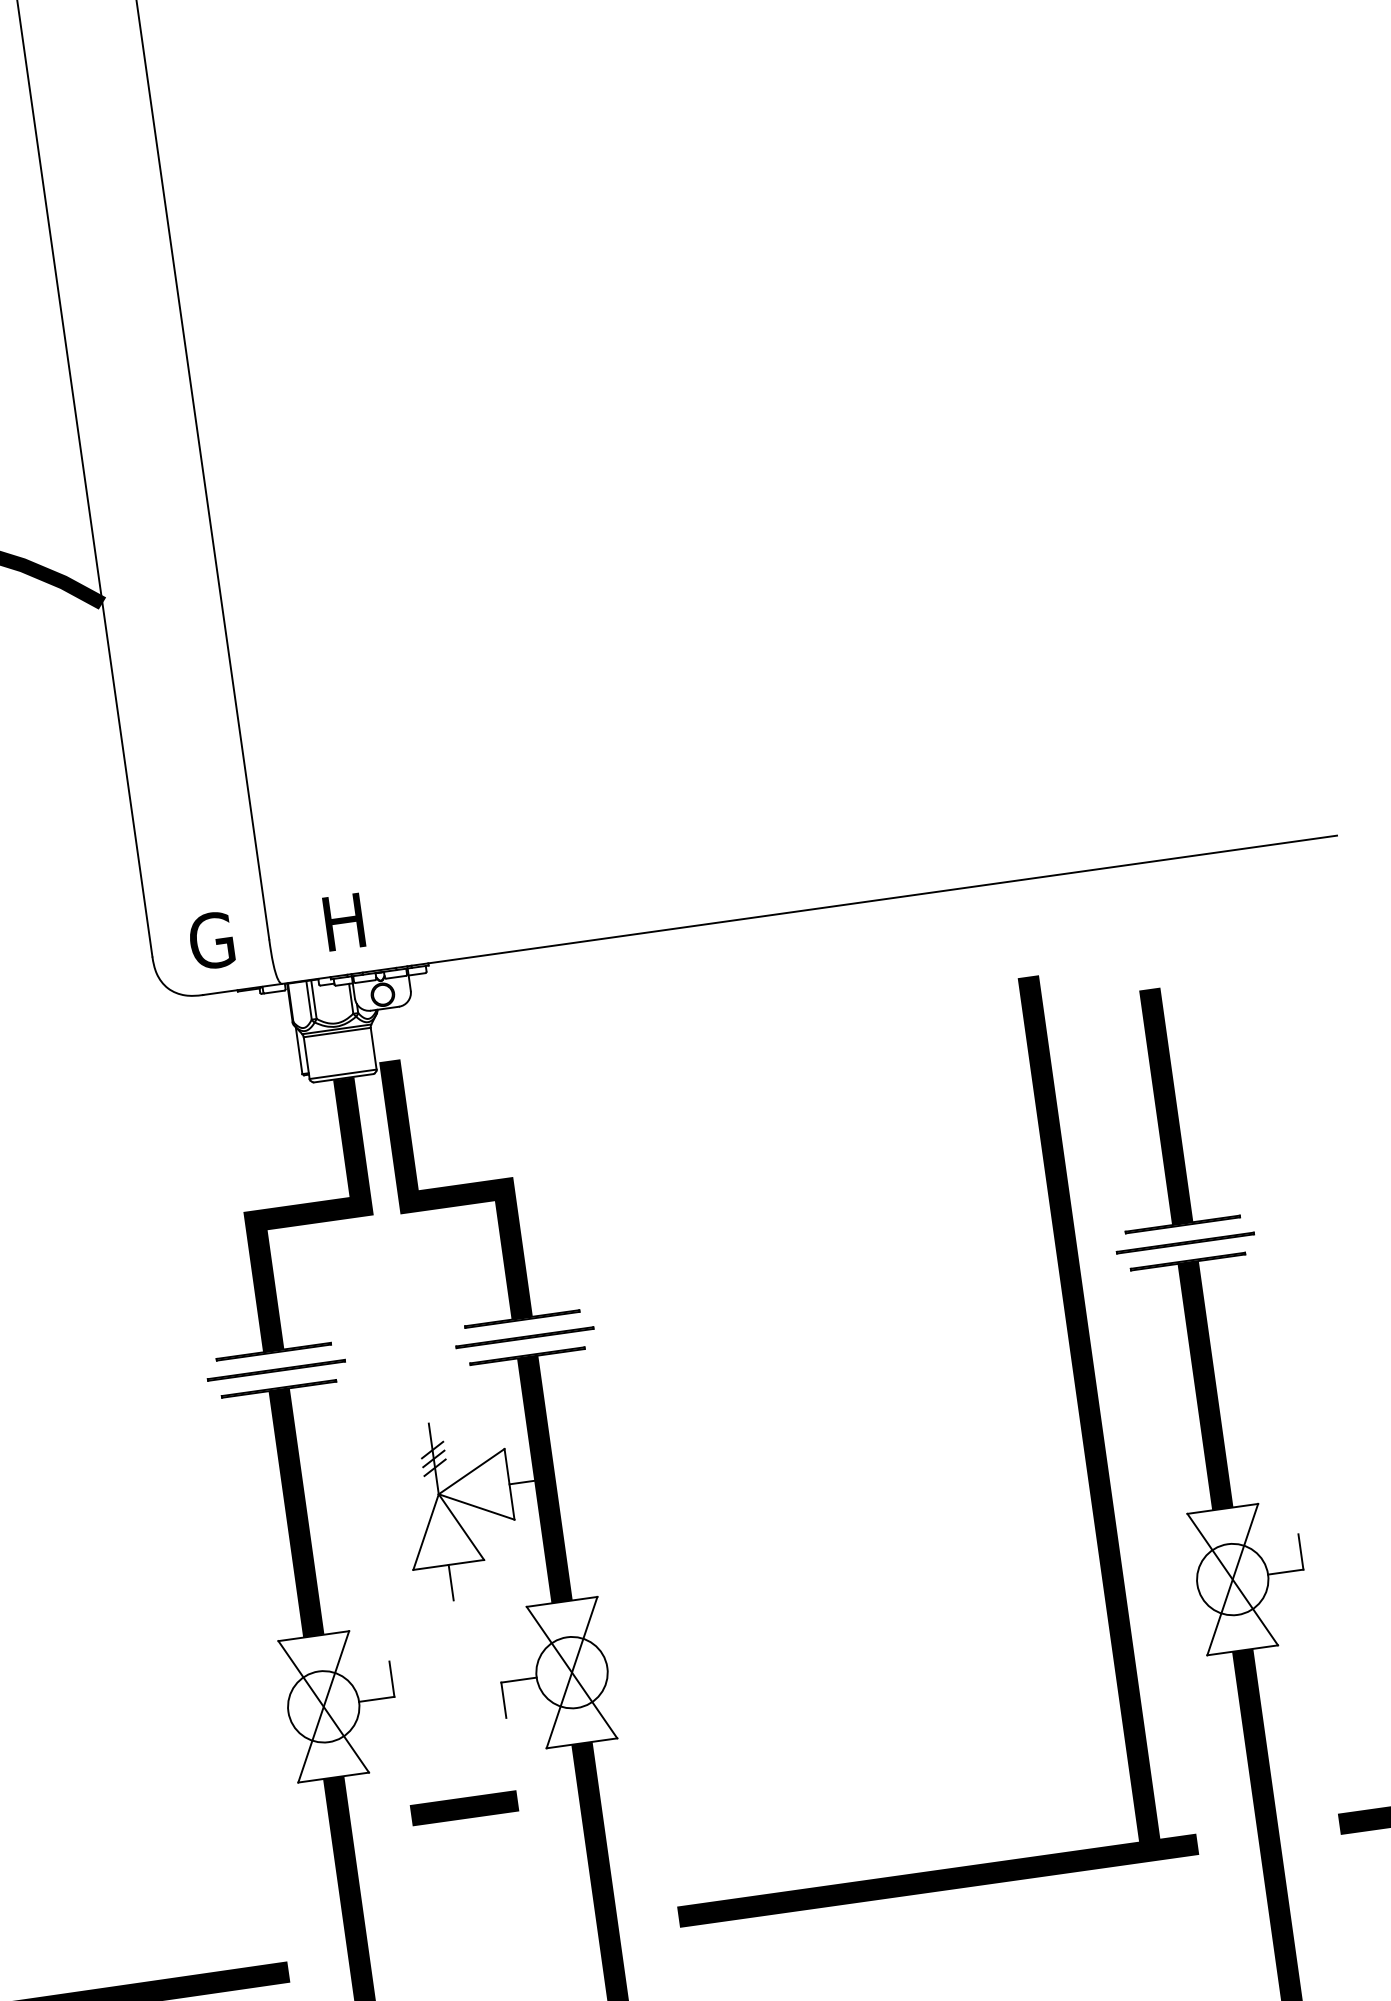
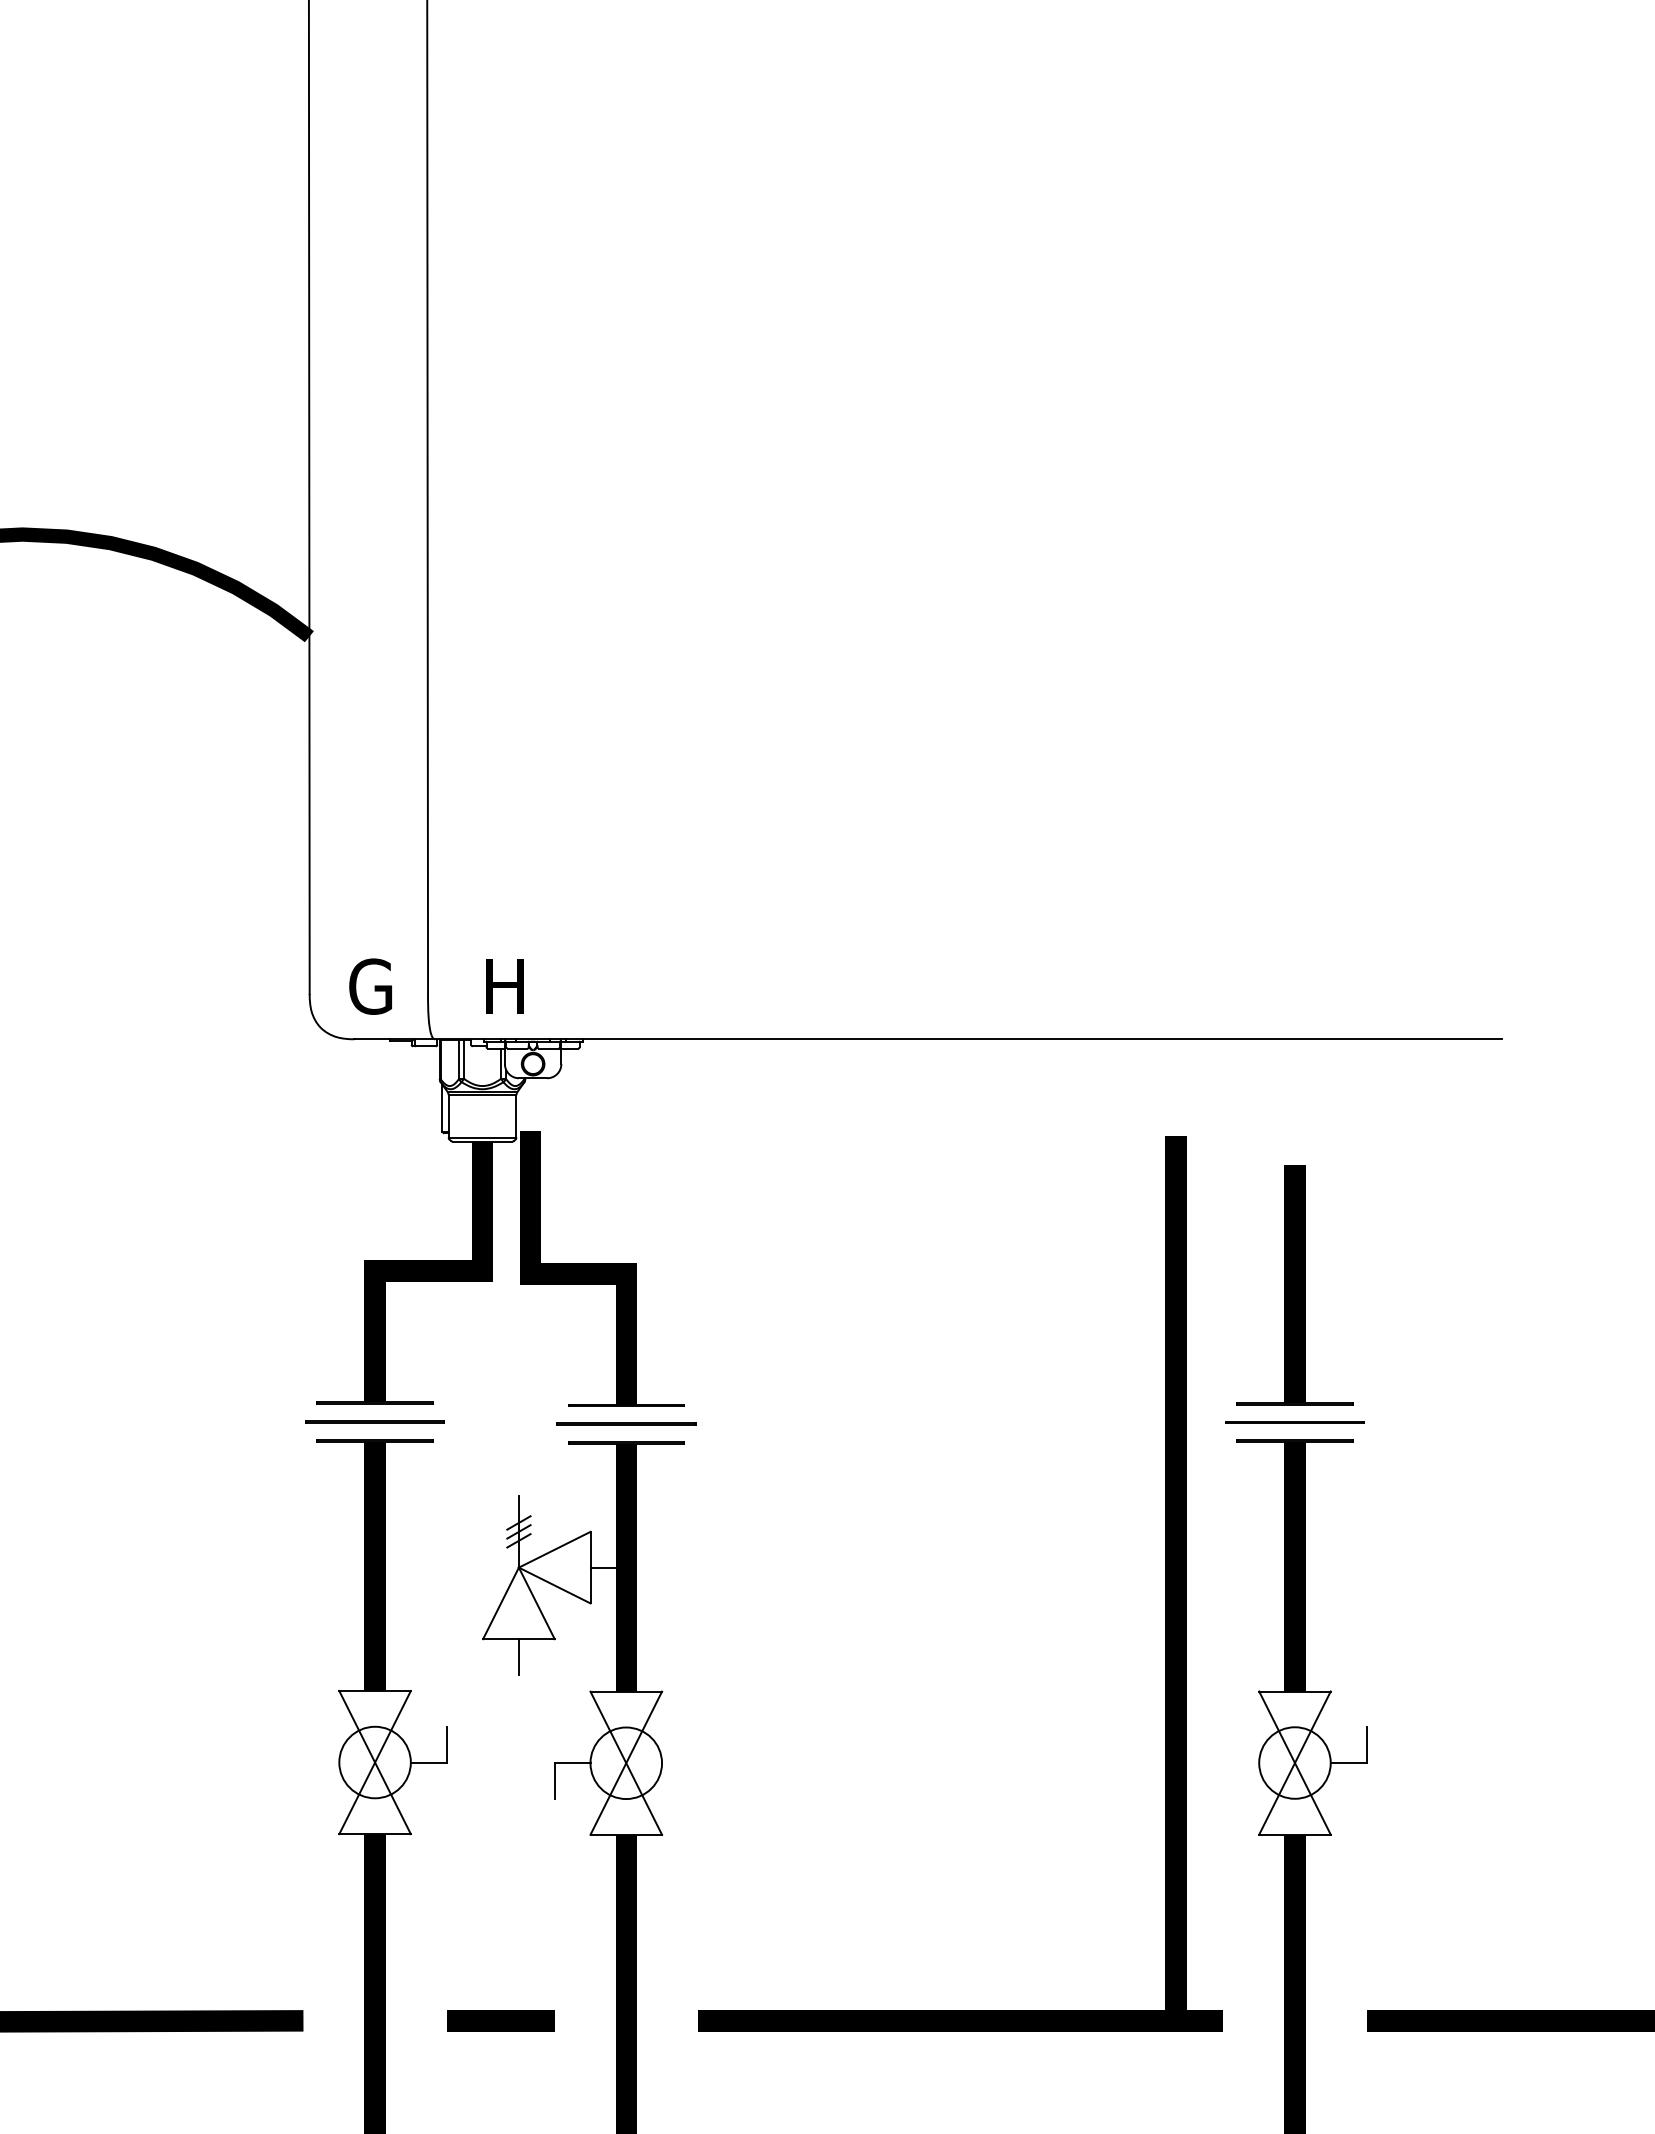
line: (464, 1807) -> (500, 2020), moved

